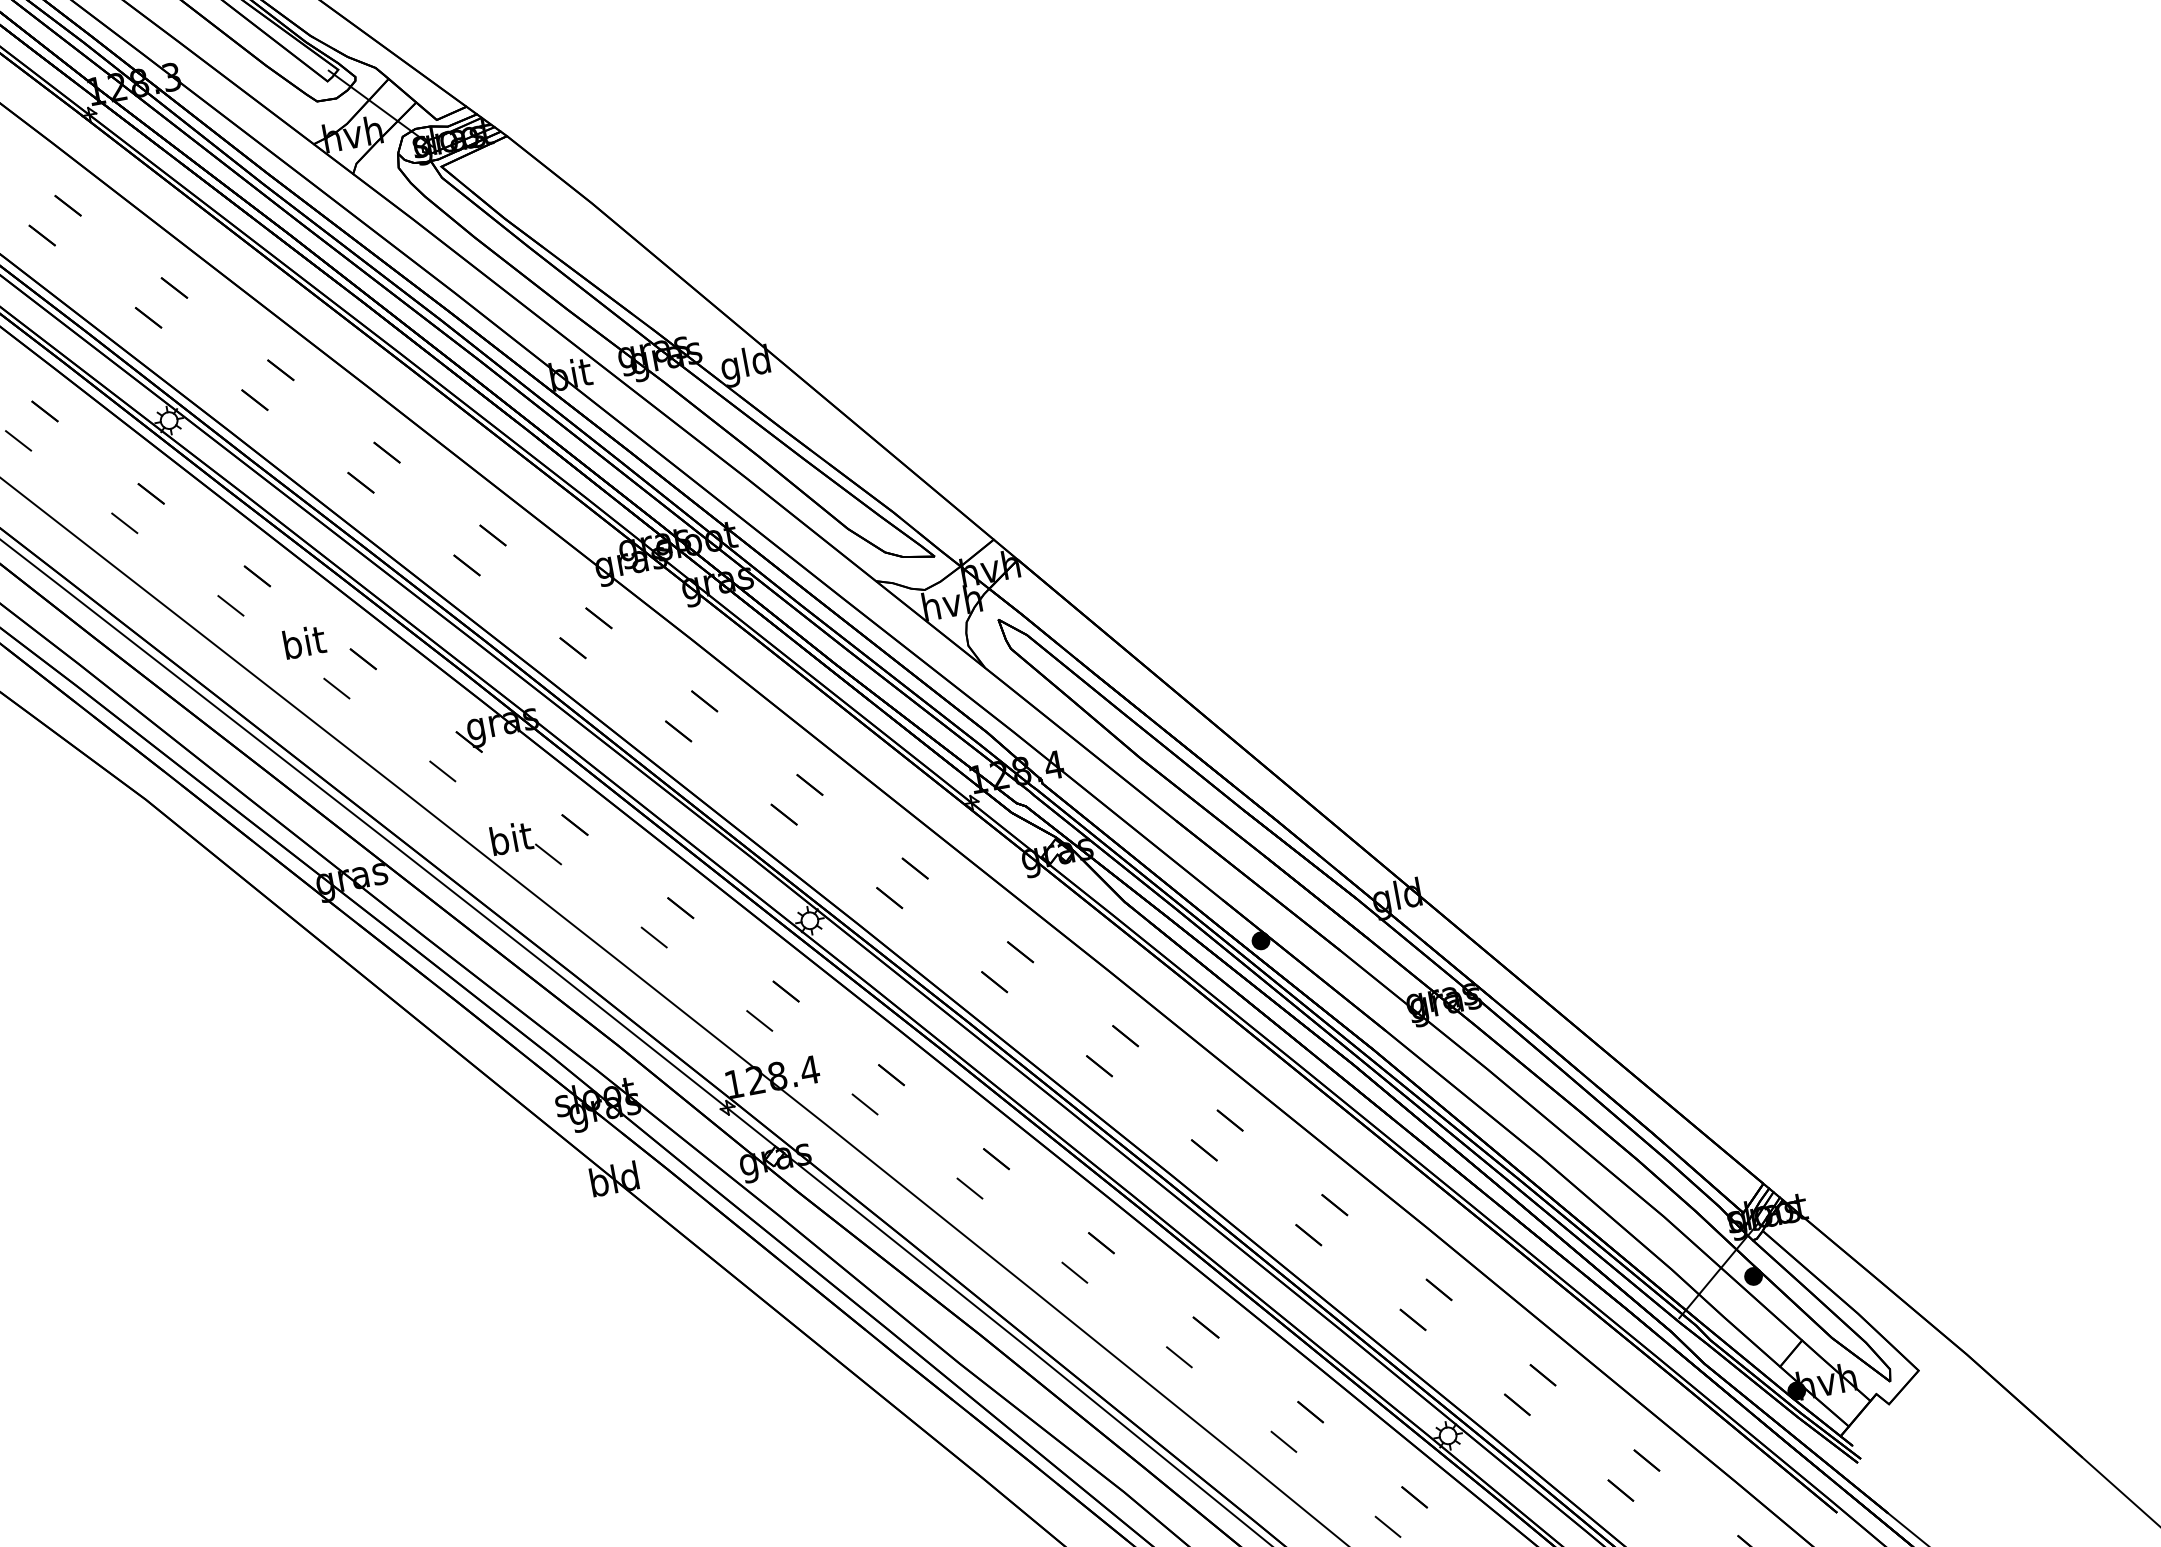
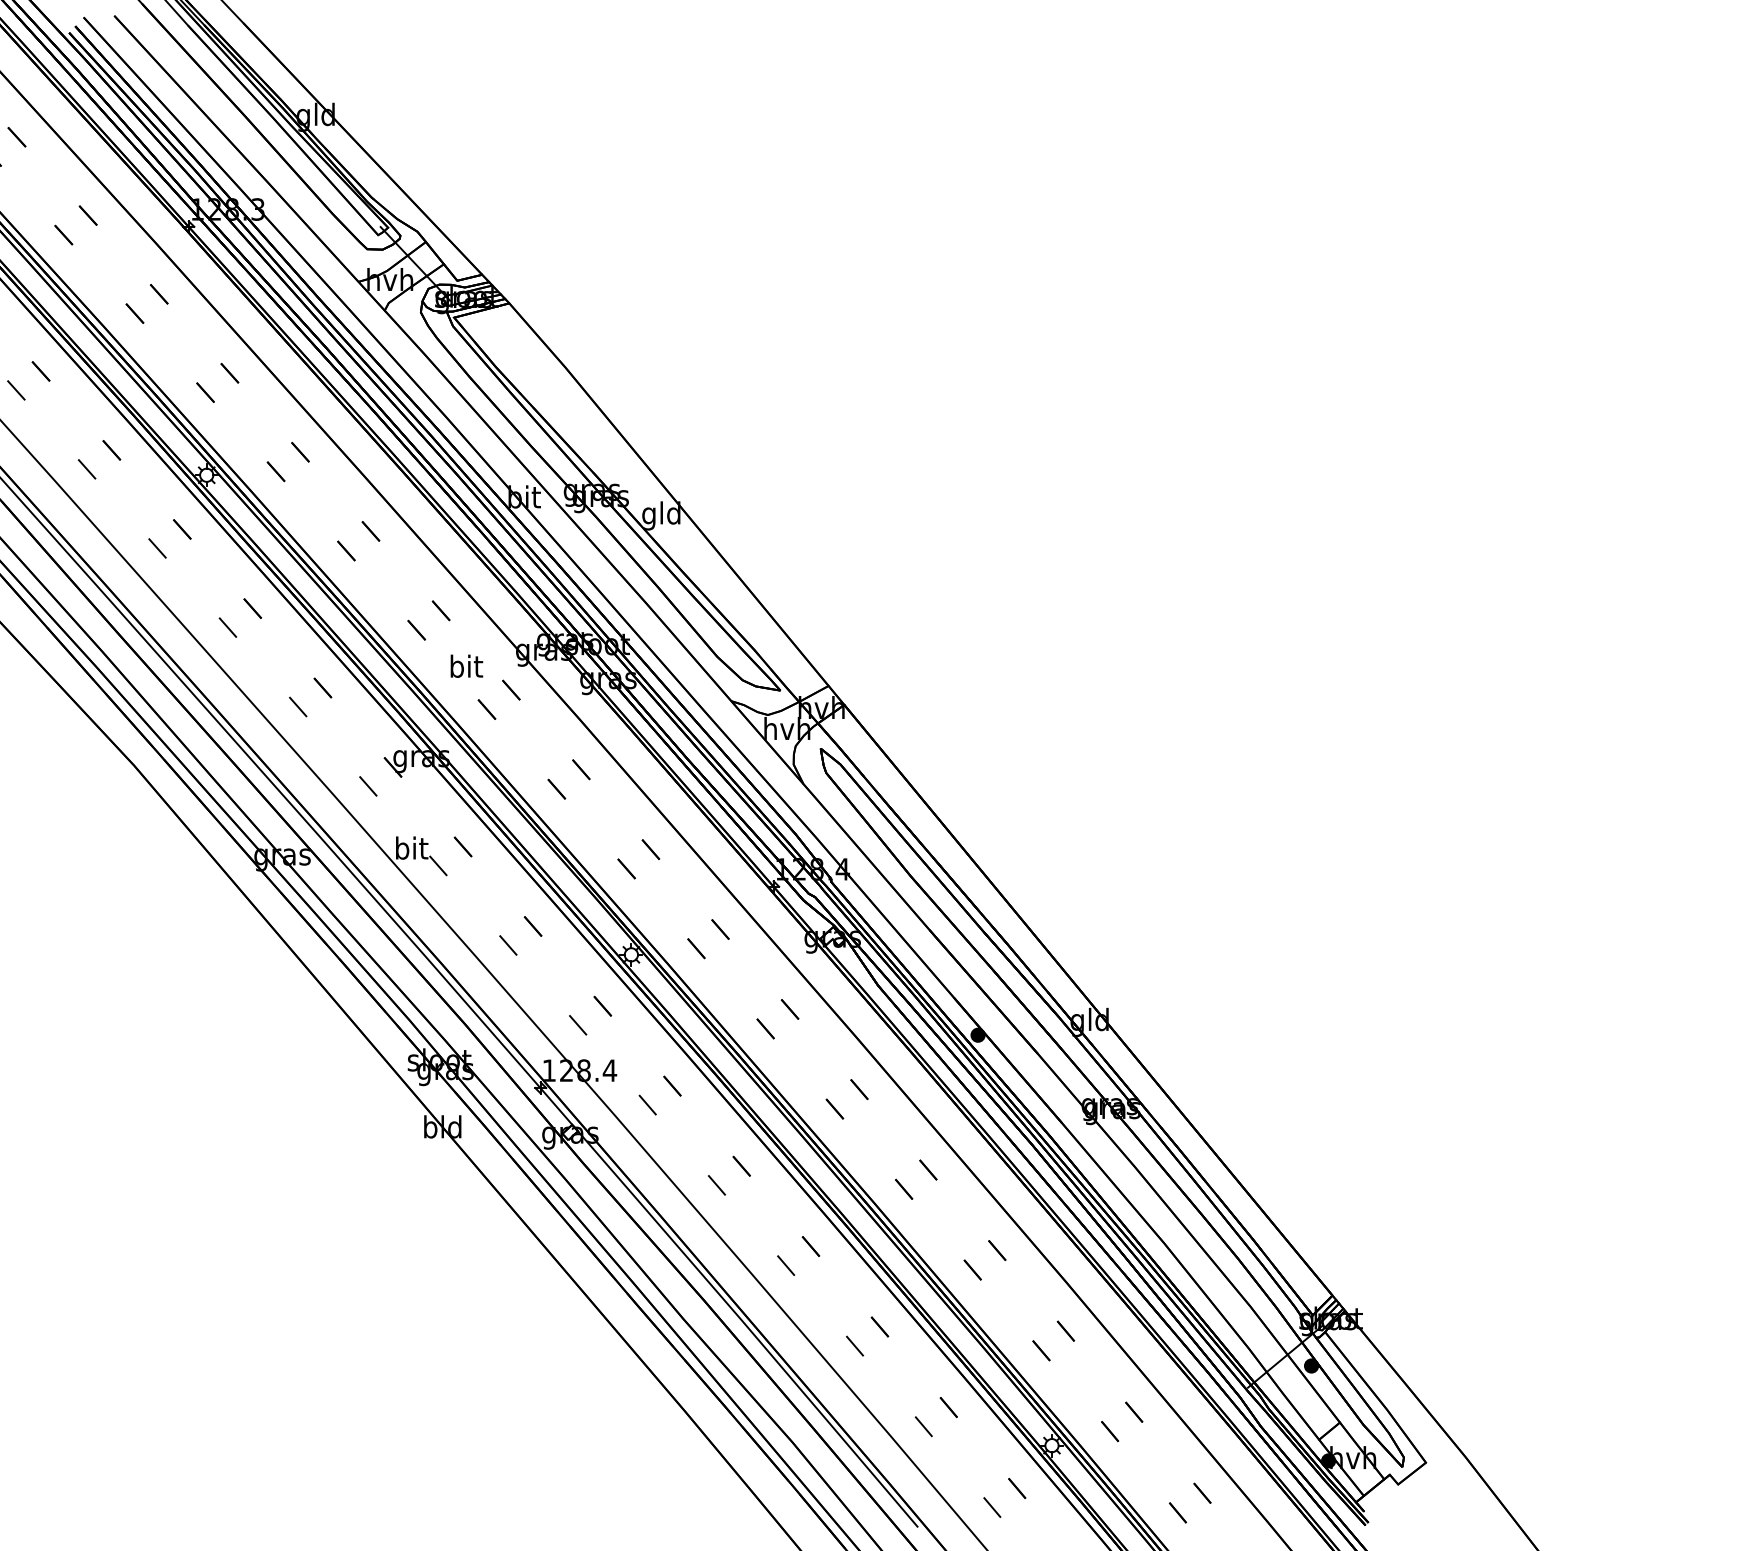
text: (303, 641) -> (466, 665), moved

